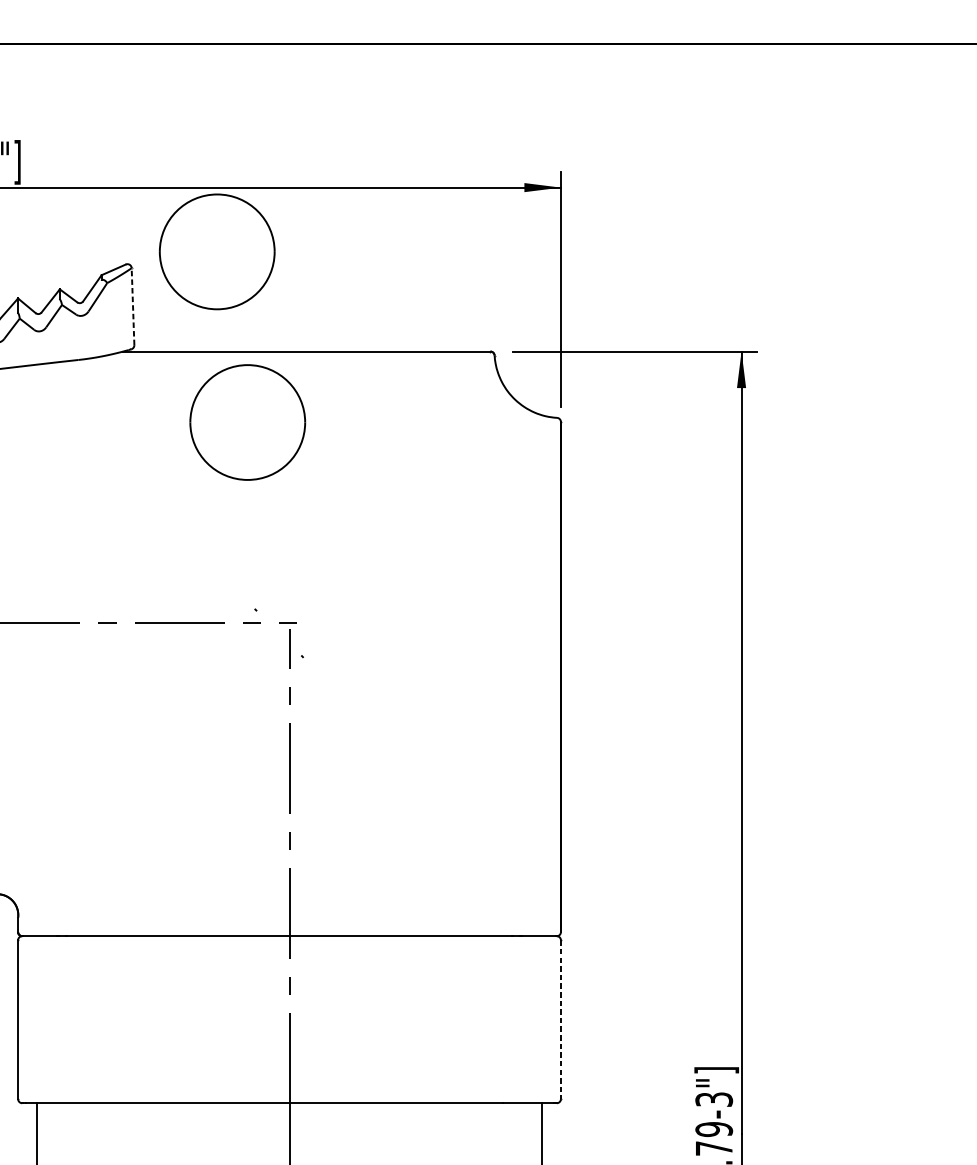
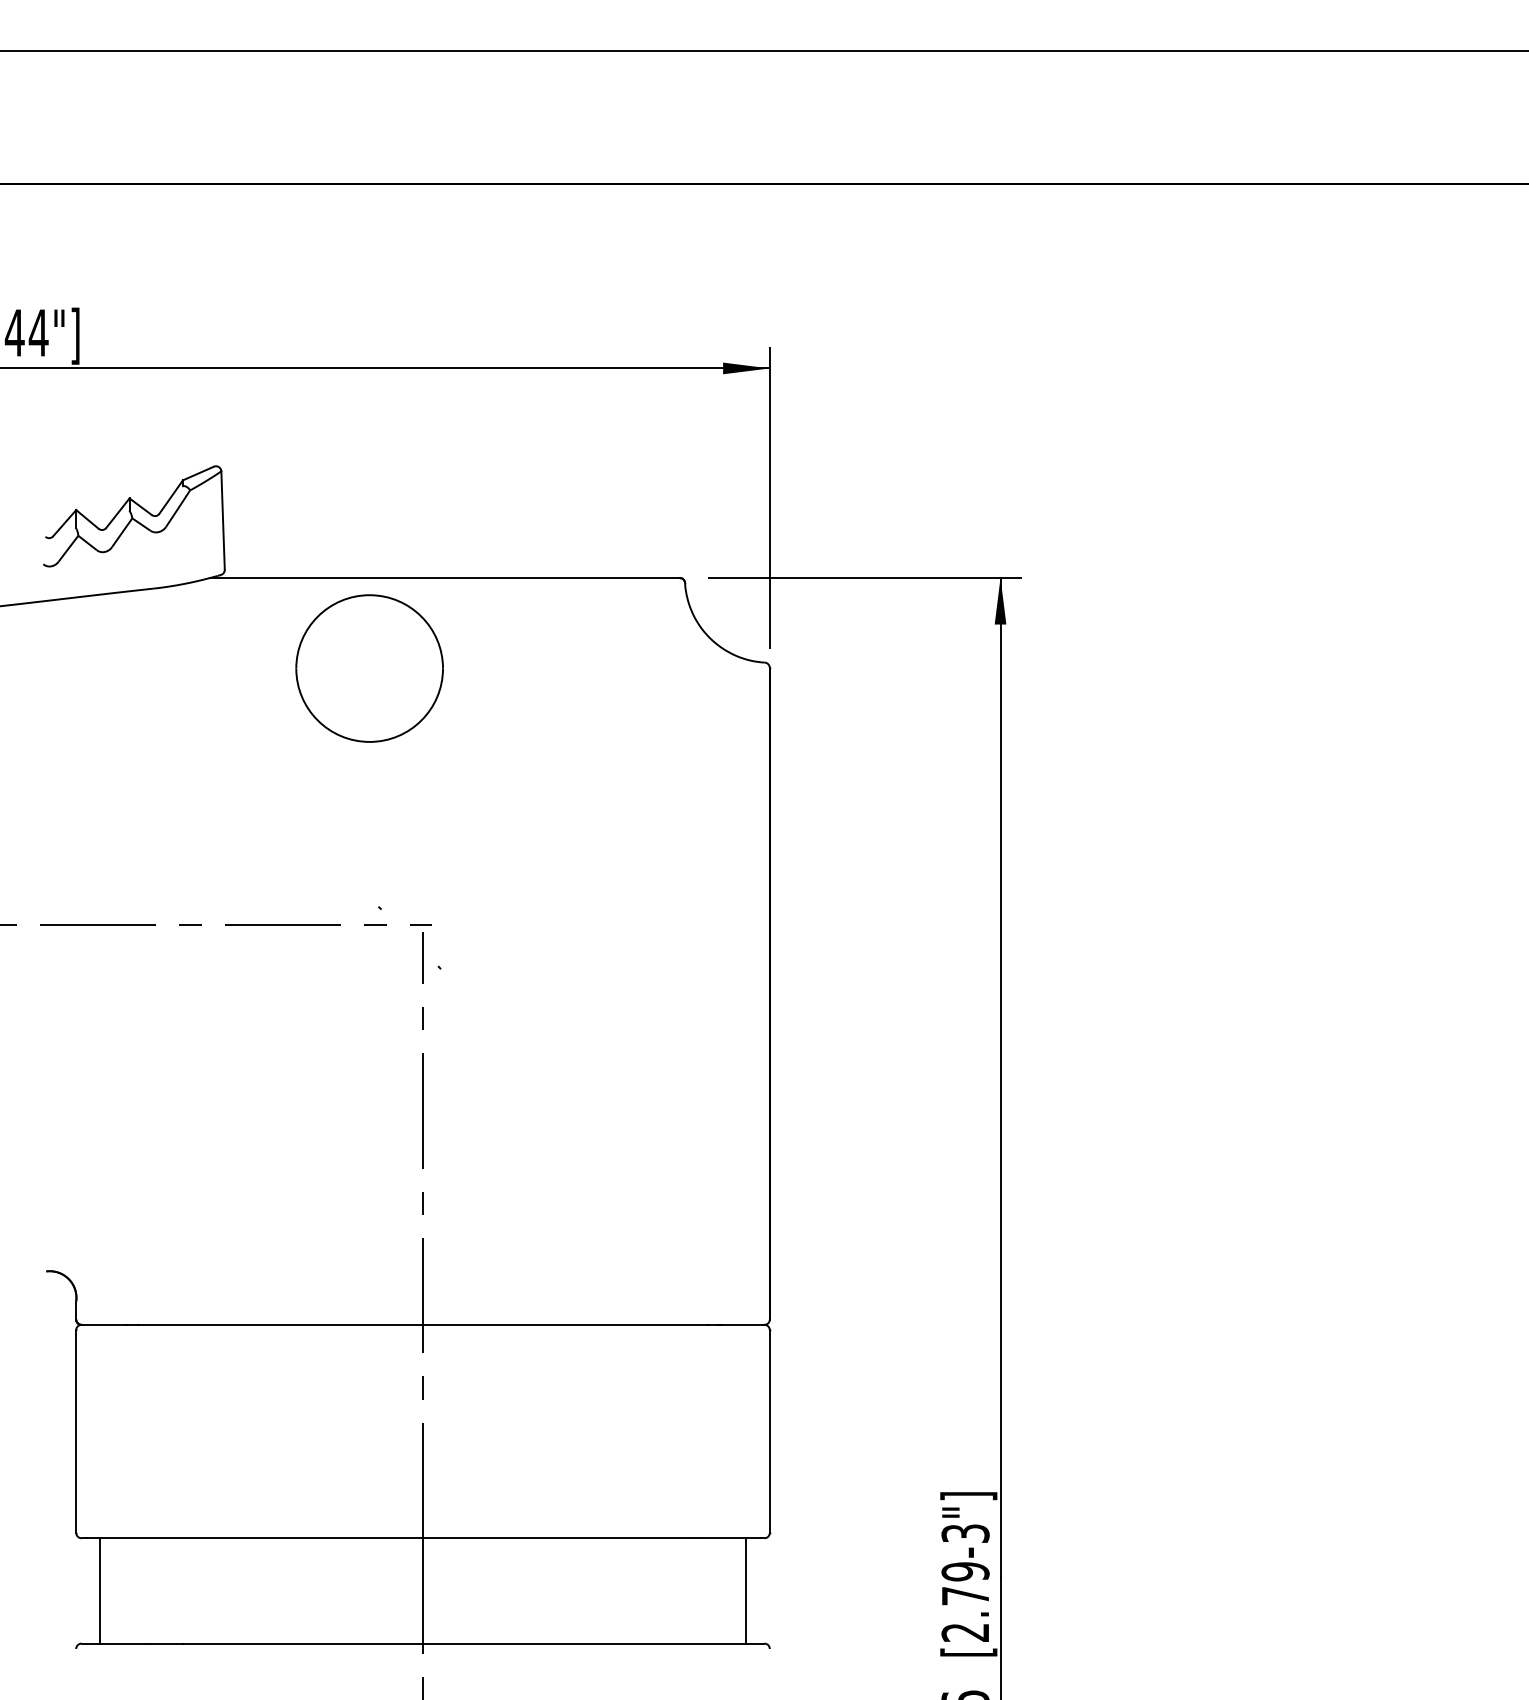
part: (217, 251) -> (330, 450), removed
line: (133, 306) -> (223, 520), dashed -> solid
line: (560, 1020) -> (769, 1432), dashed -> solid

